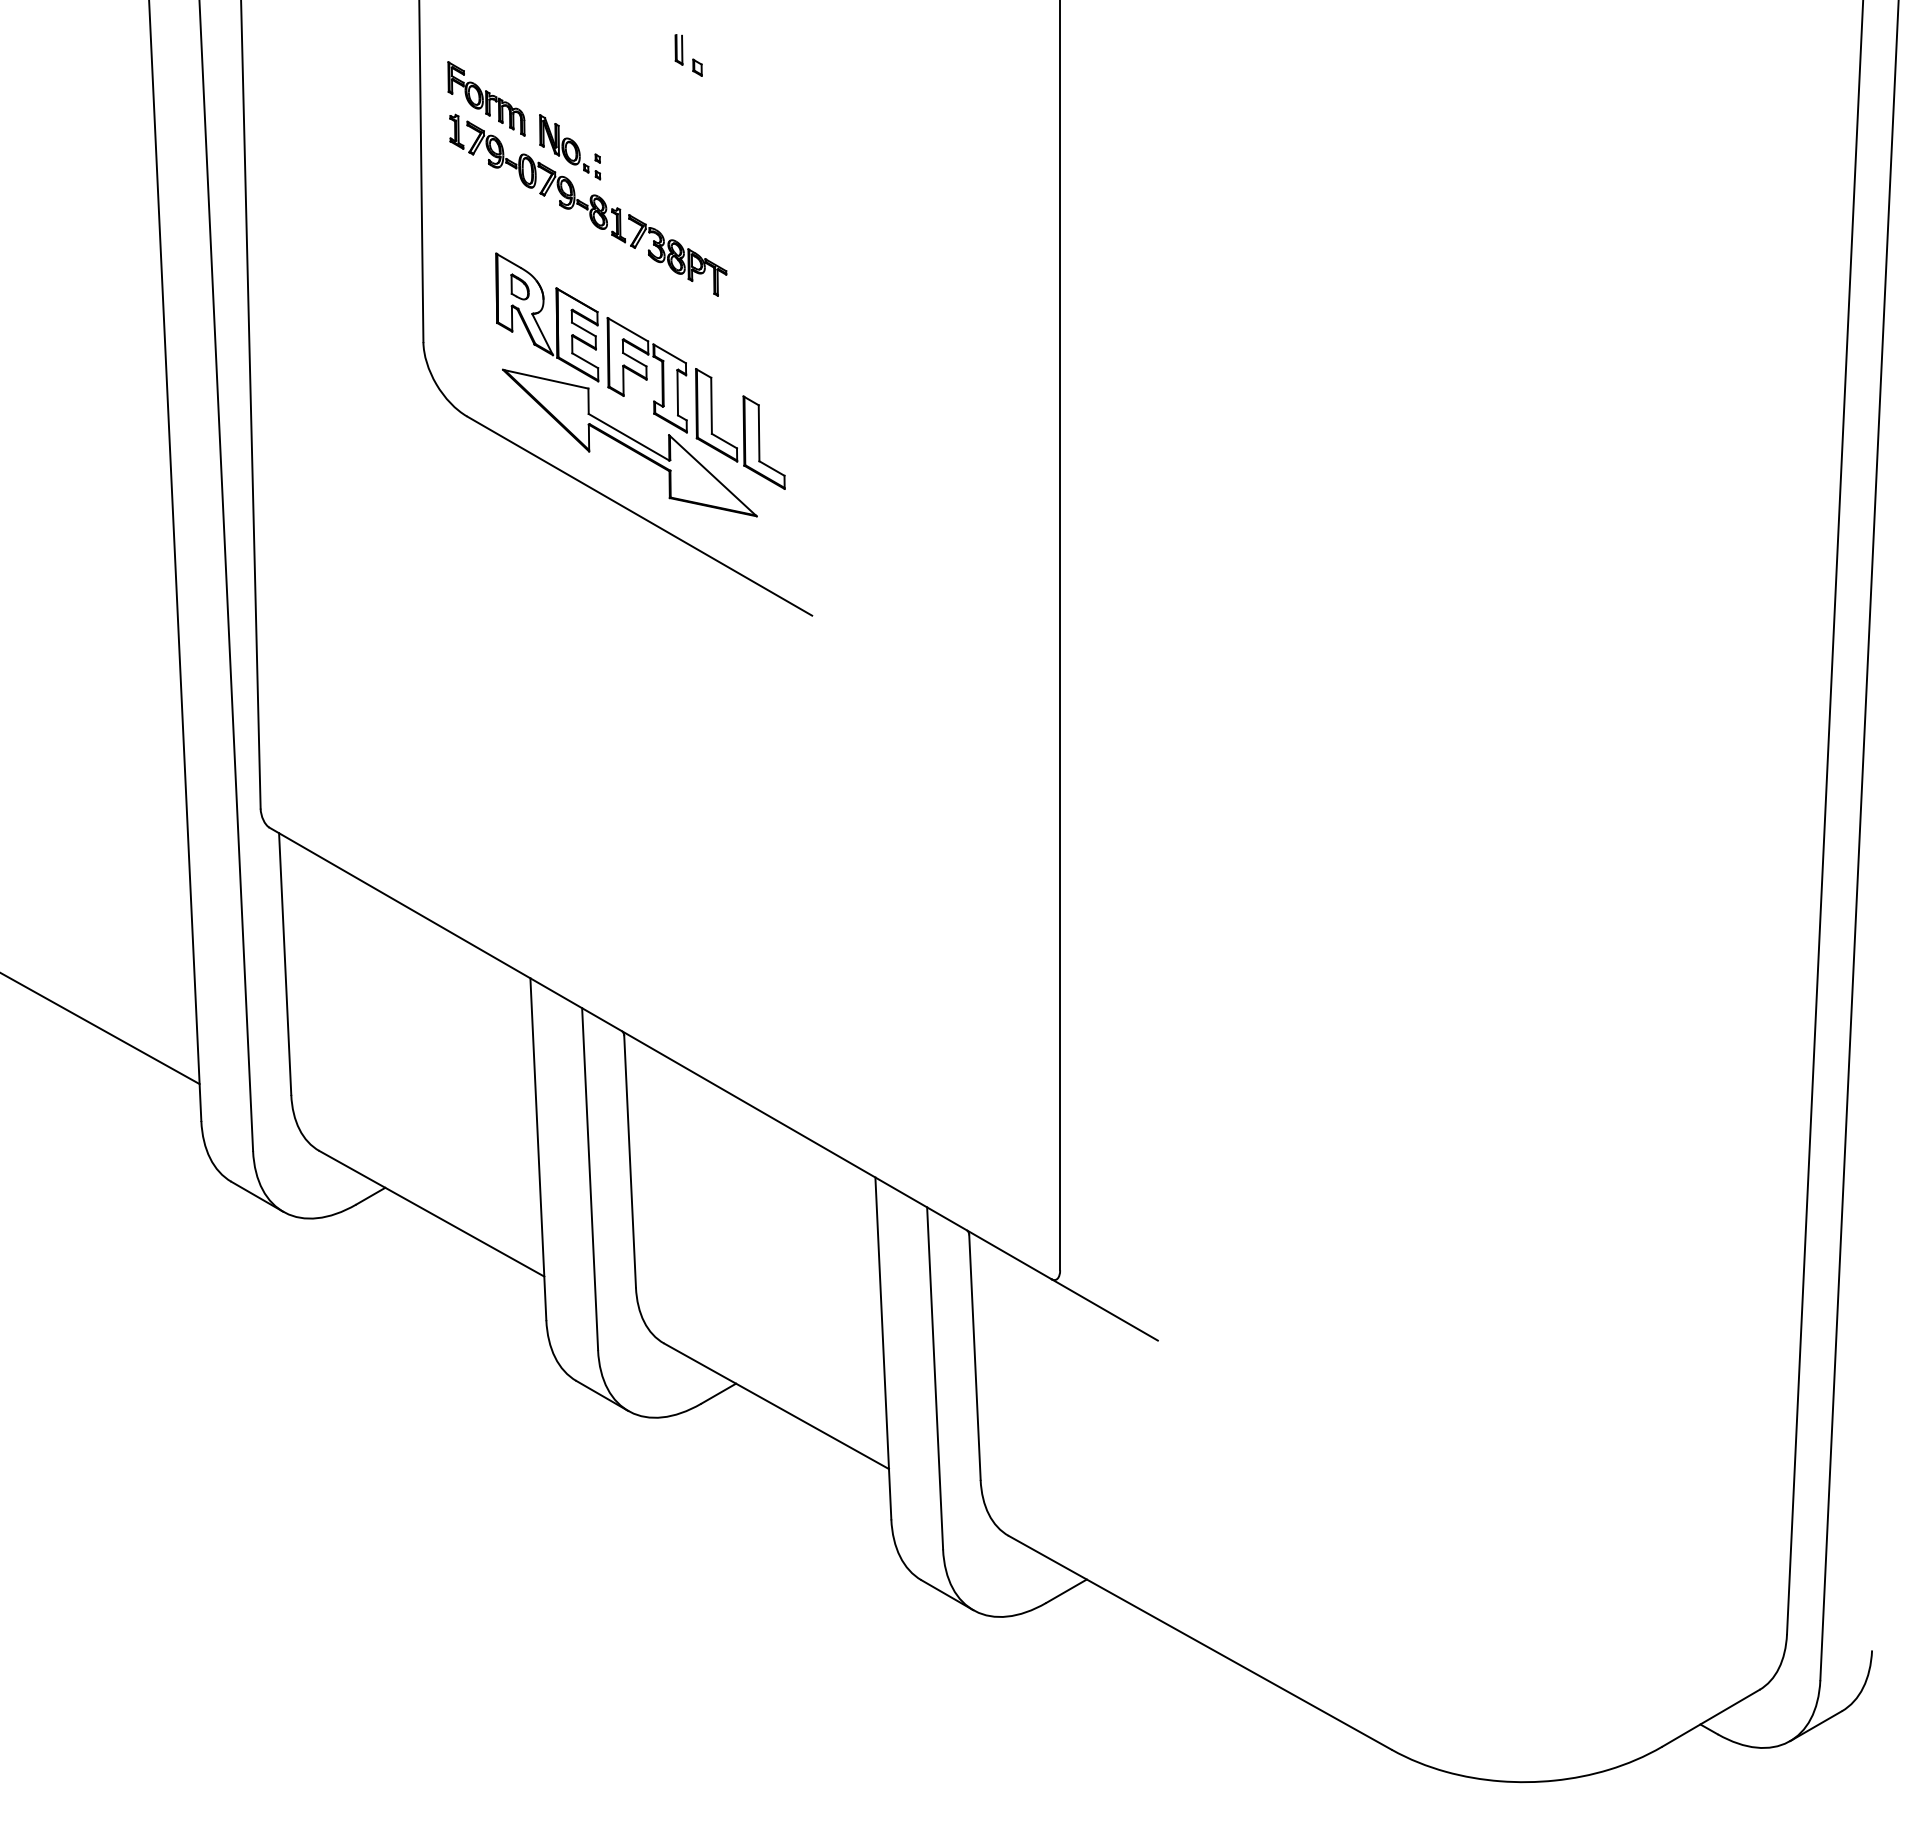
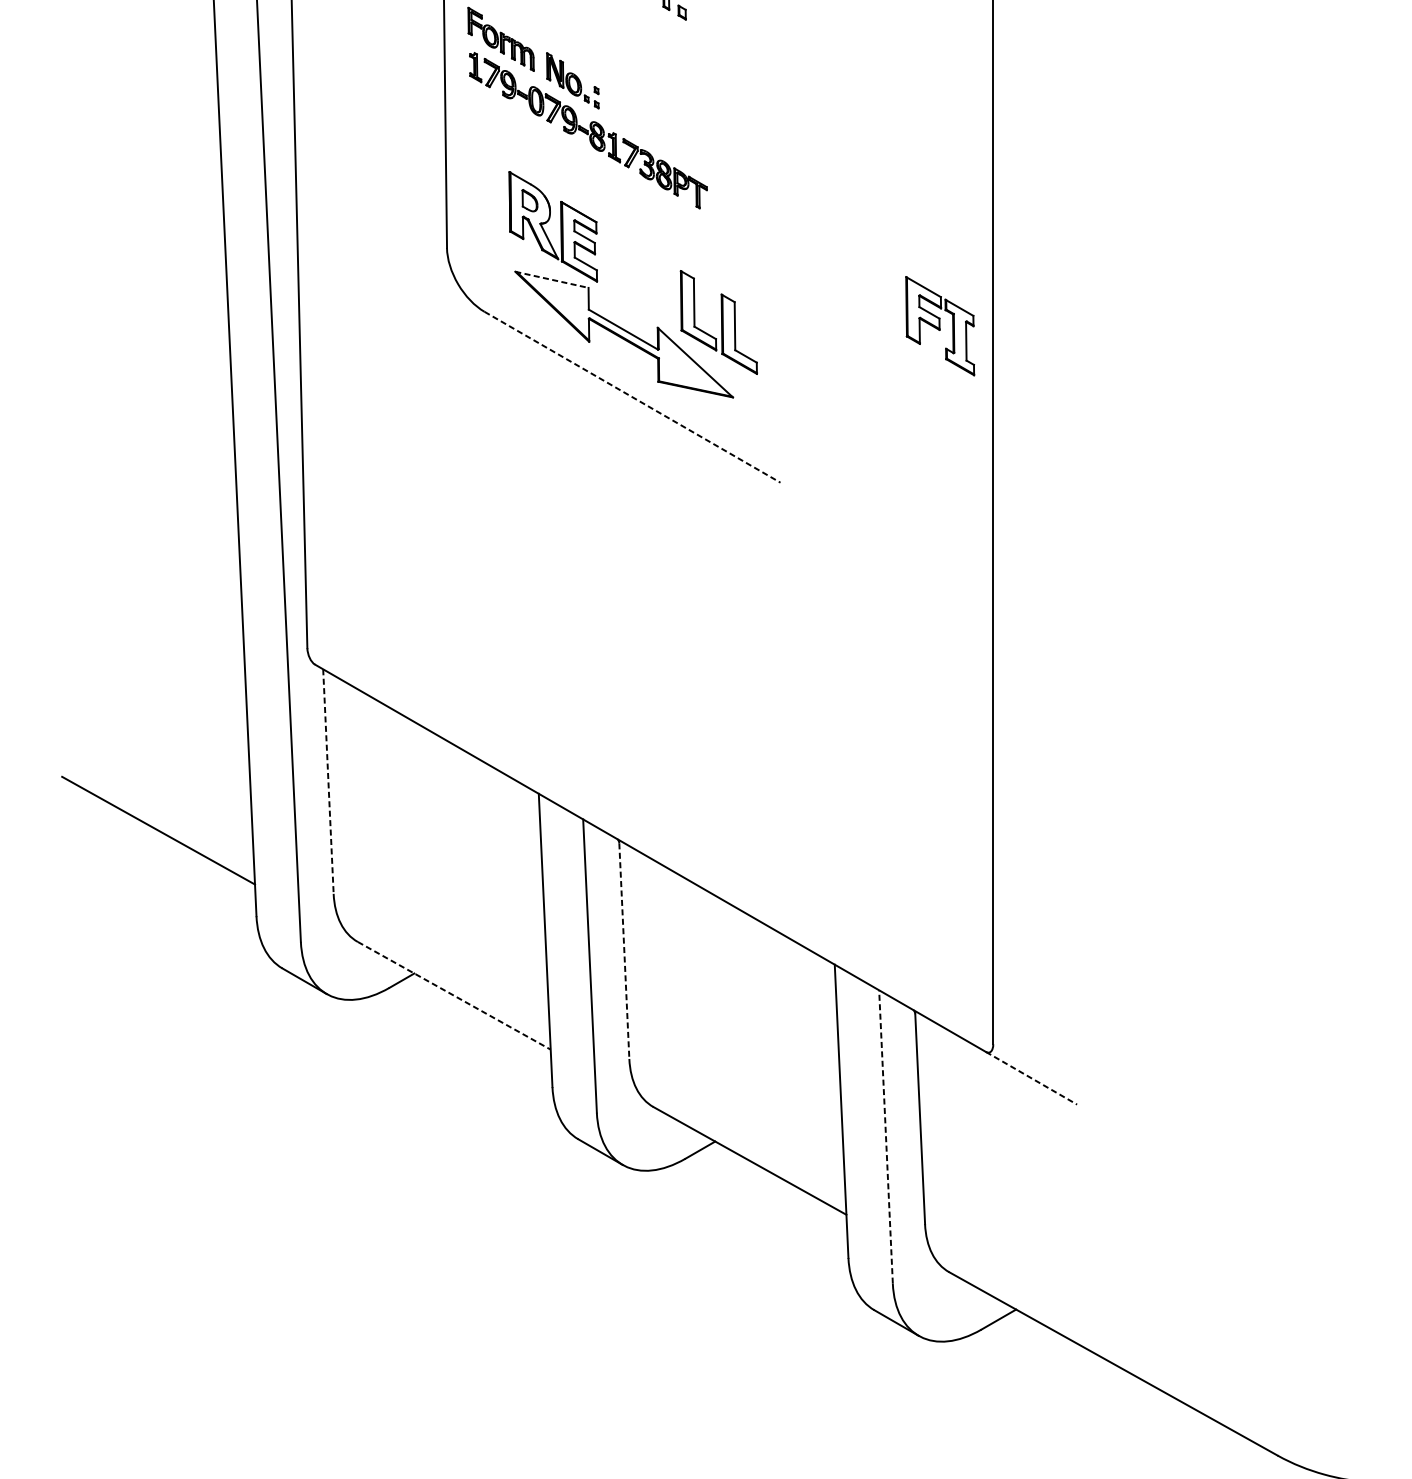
part: (646, 375) -> (939, 326), moved
line: (545, 379) -> (551, 280), solid -> dashed
line: (640, 516) -> (633, 397), solid -> dashed
line: (285, 964) -> (328, 781), solid -> dashed
line: (630, 1161) -> (624, 950), solid -> dashed
line: (431, 1213) -> (453, 995), solid -> dashed
line: (1105, 1310) -> (1032, 1078), solid -> dashed
line: (935, 1377) -> (886, 1136), solid -> dashed

